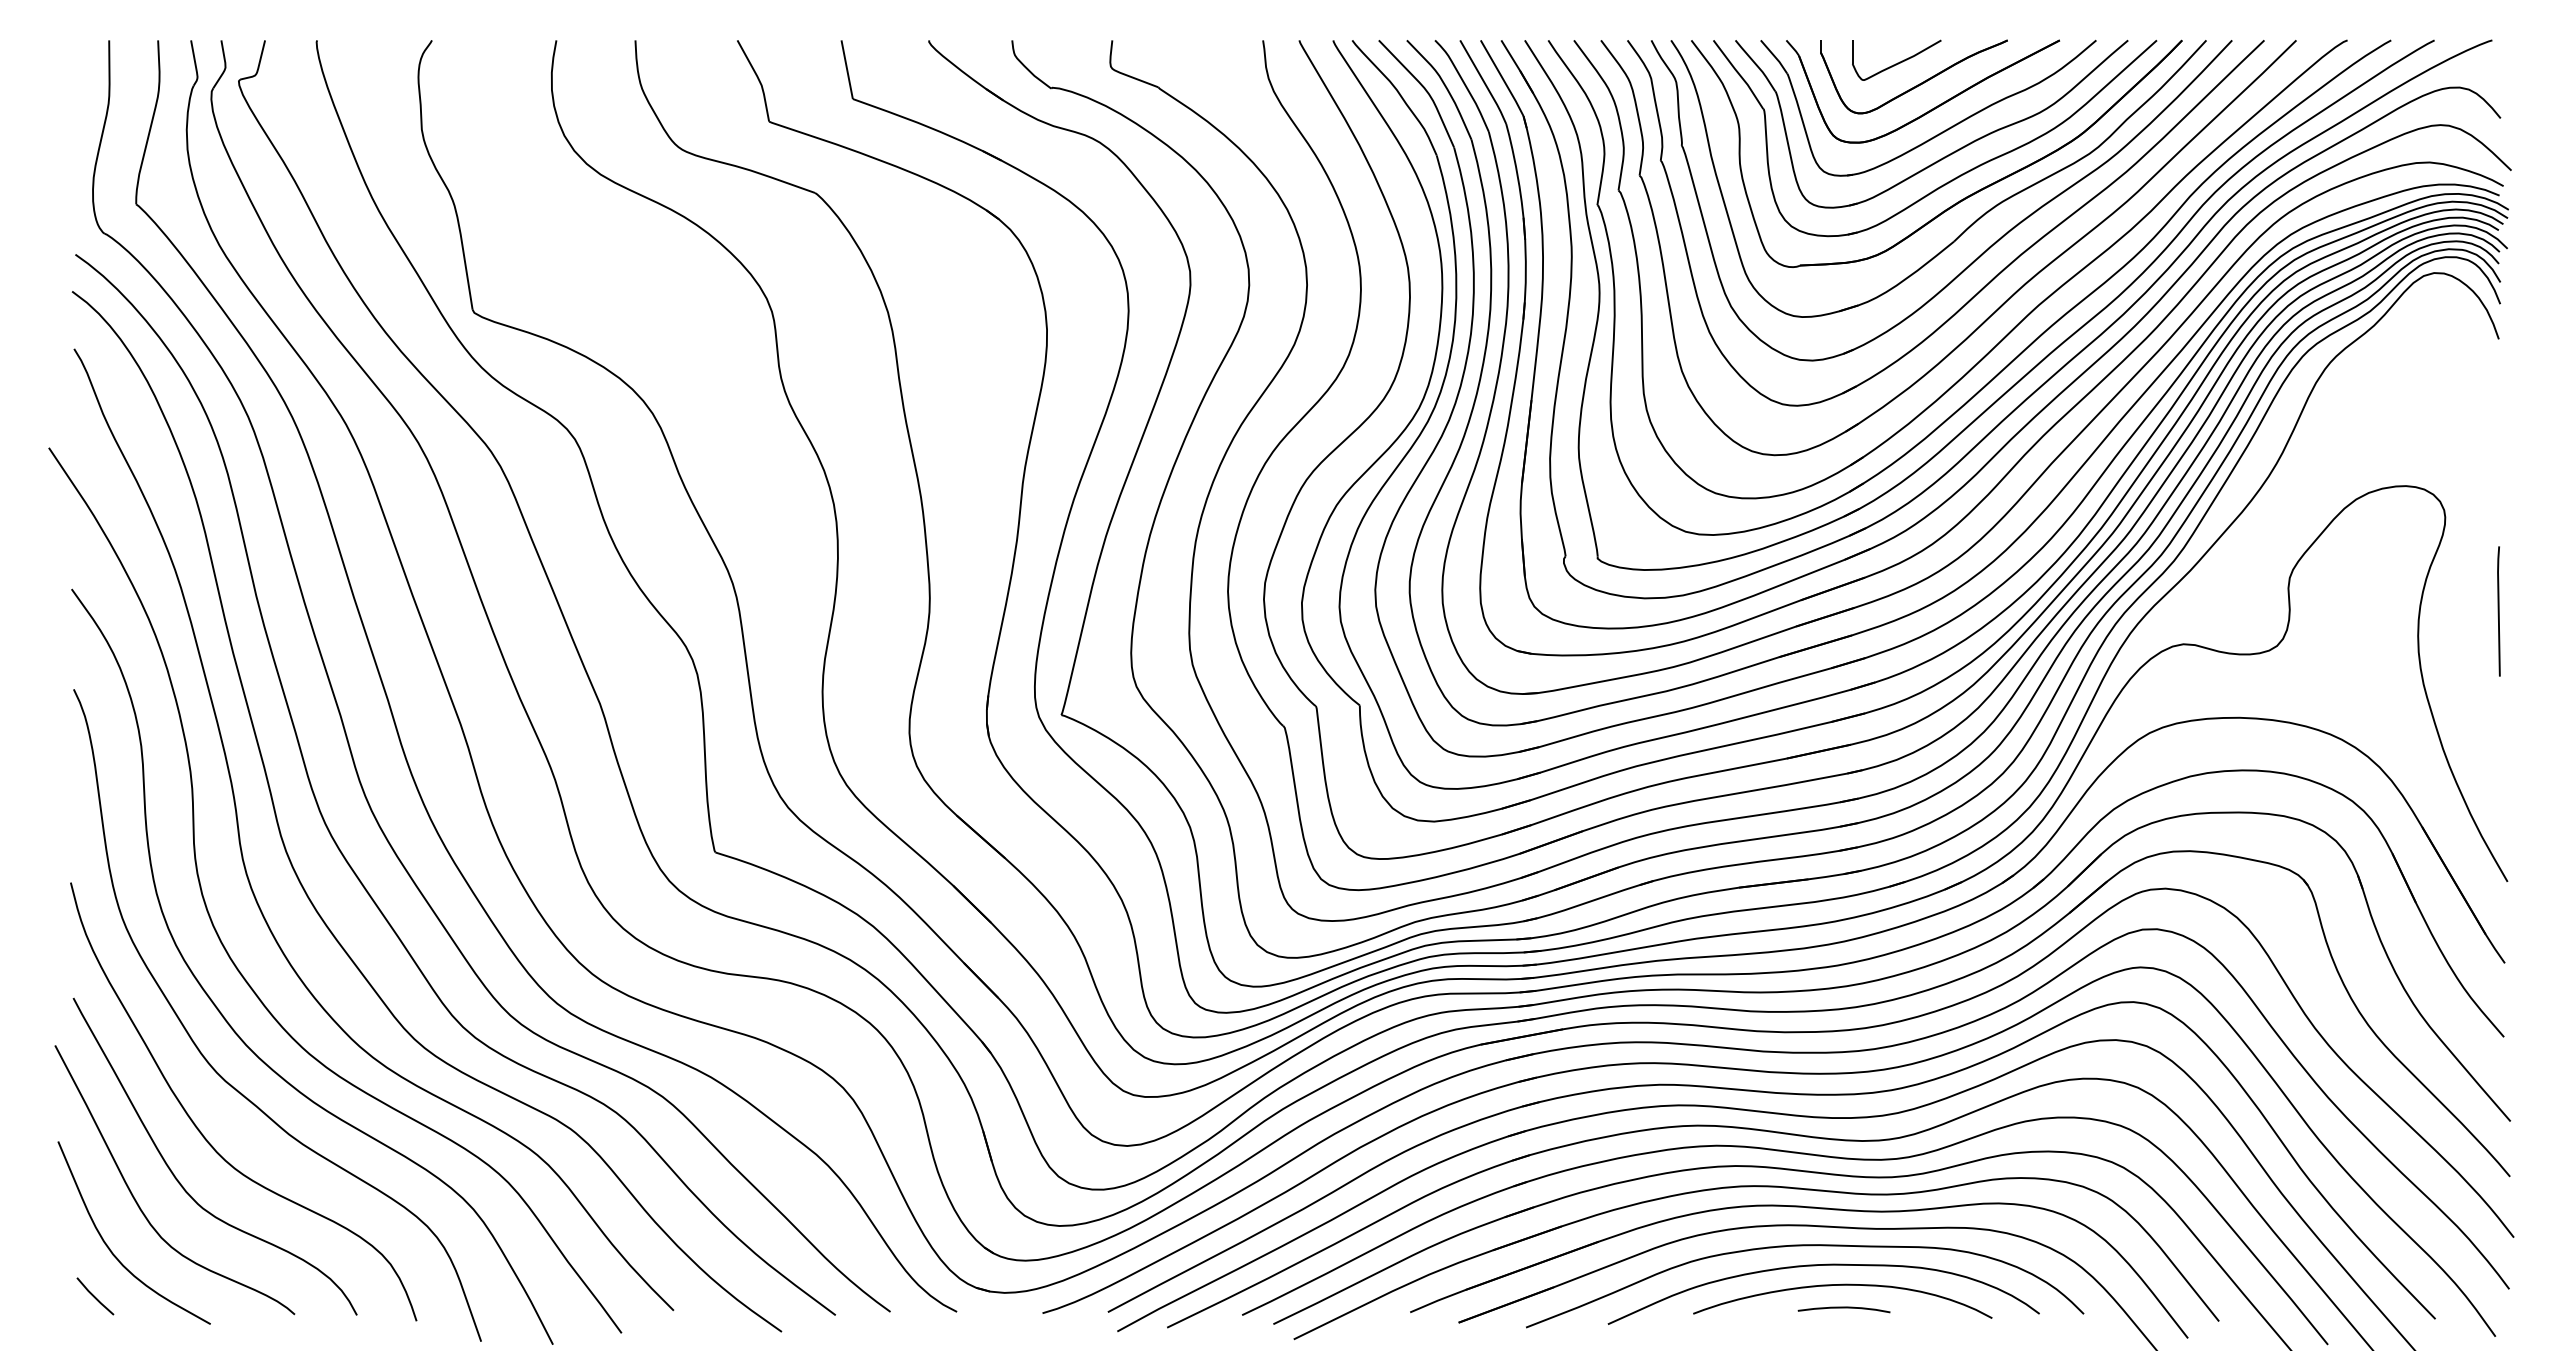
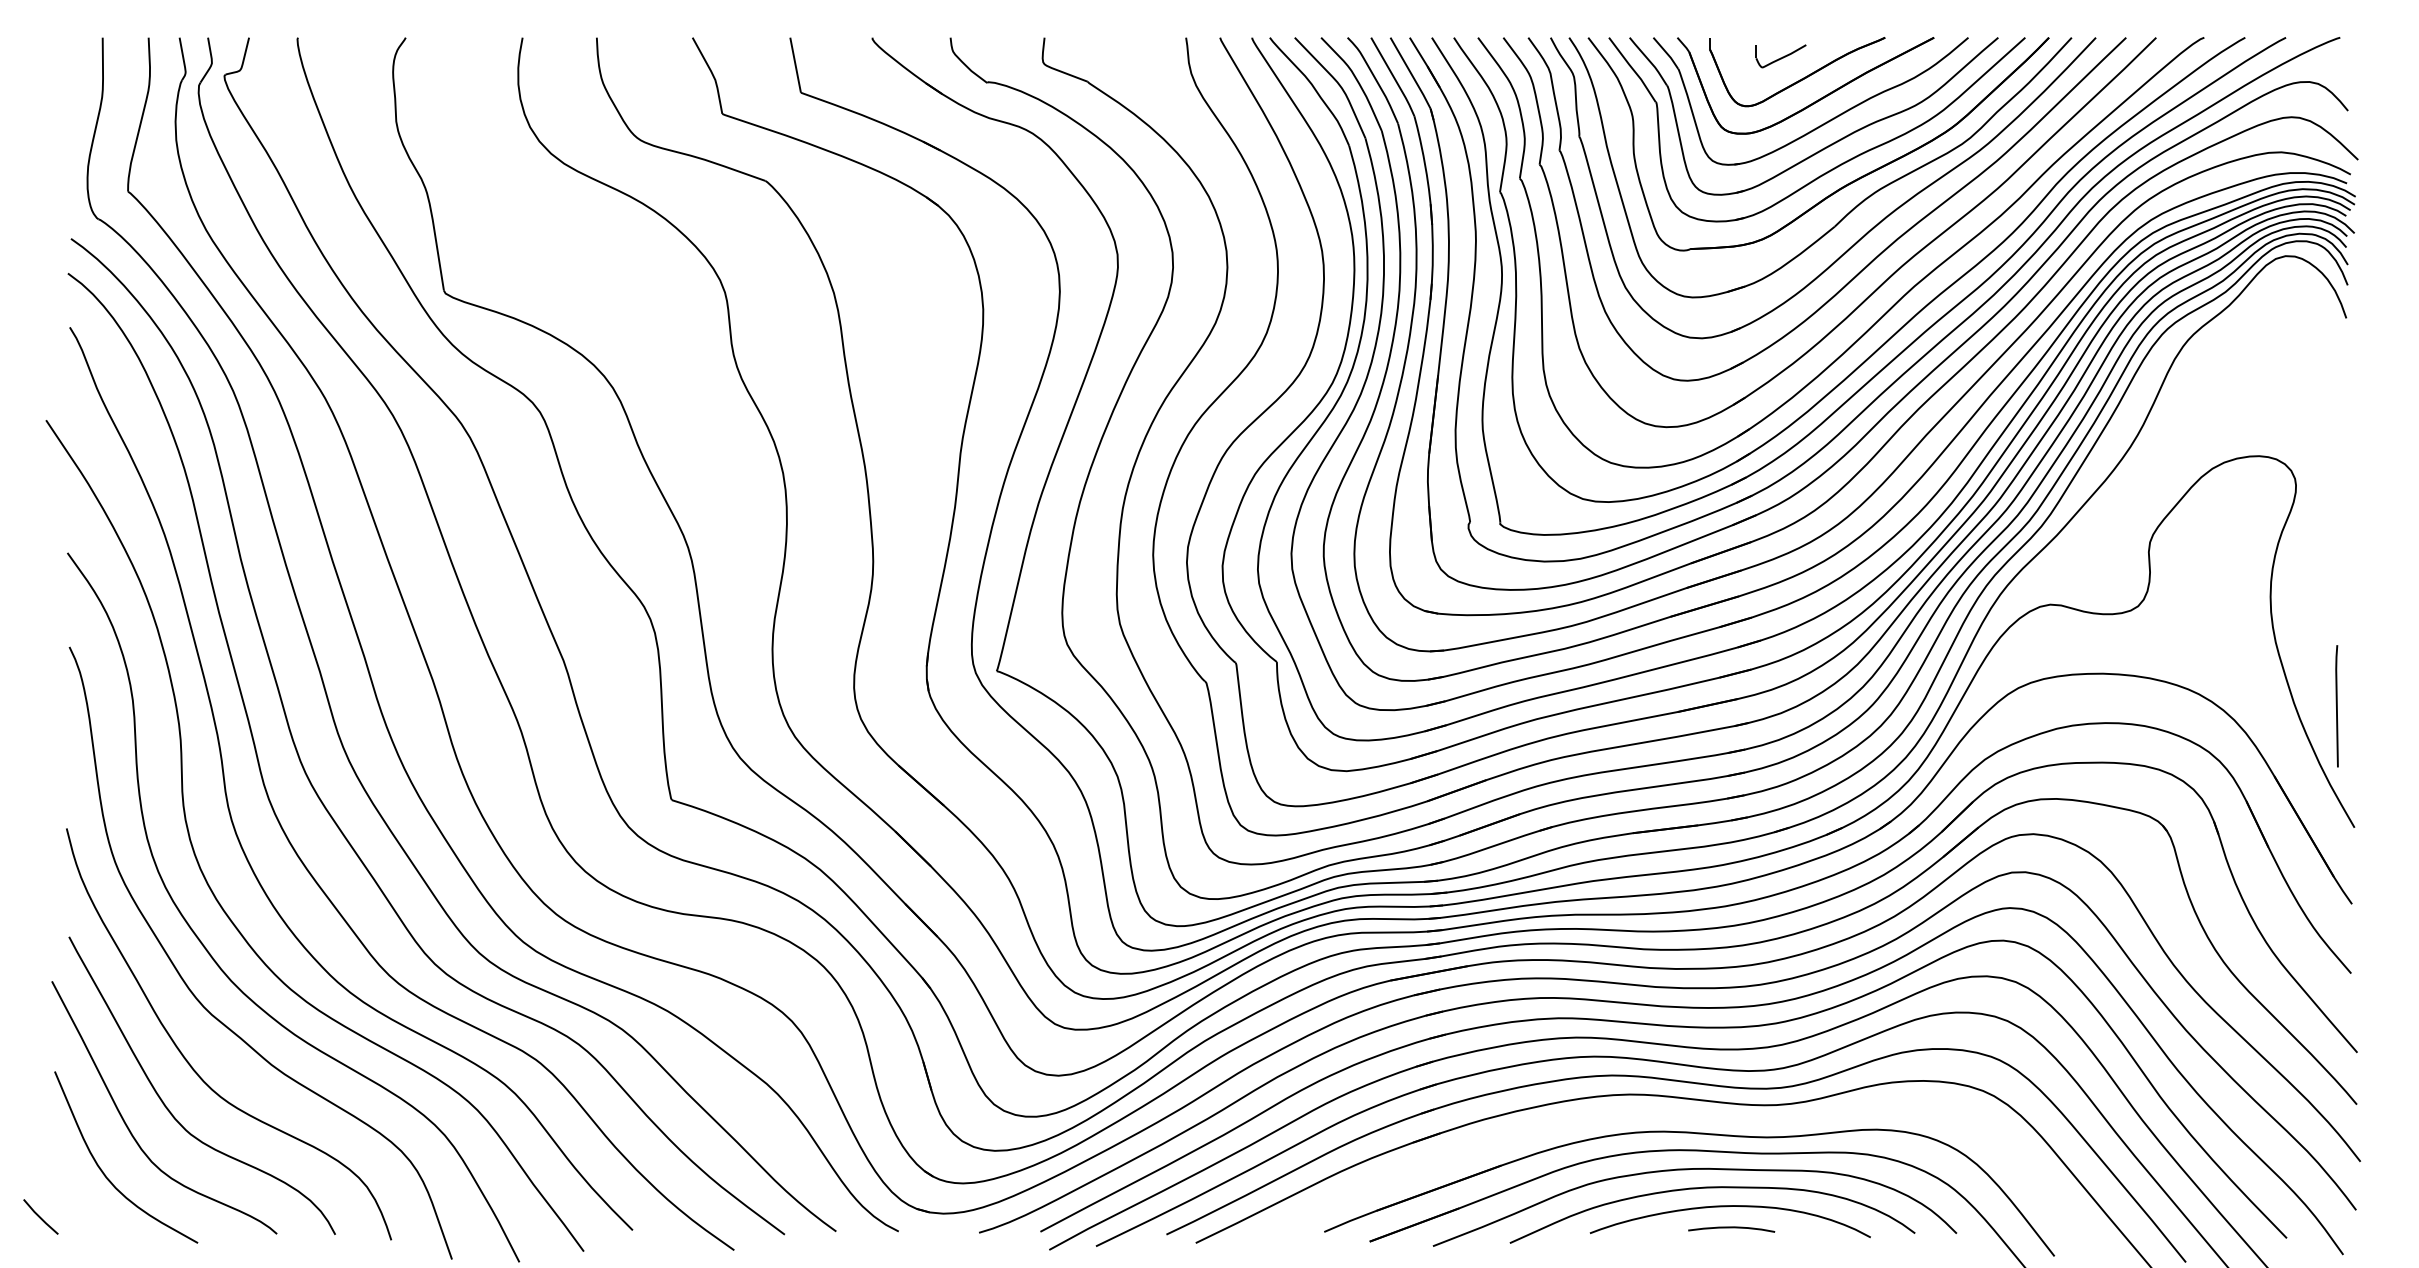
part: (1896, 59) -> (1780, 55), size x0.6
line: (2498, 611) -> (2336, 706), moved
part: (1758, 1187) -> (1651, 1114), removed
line: (95, 1296) -> (41, 1217), moved

